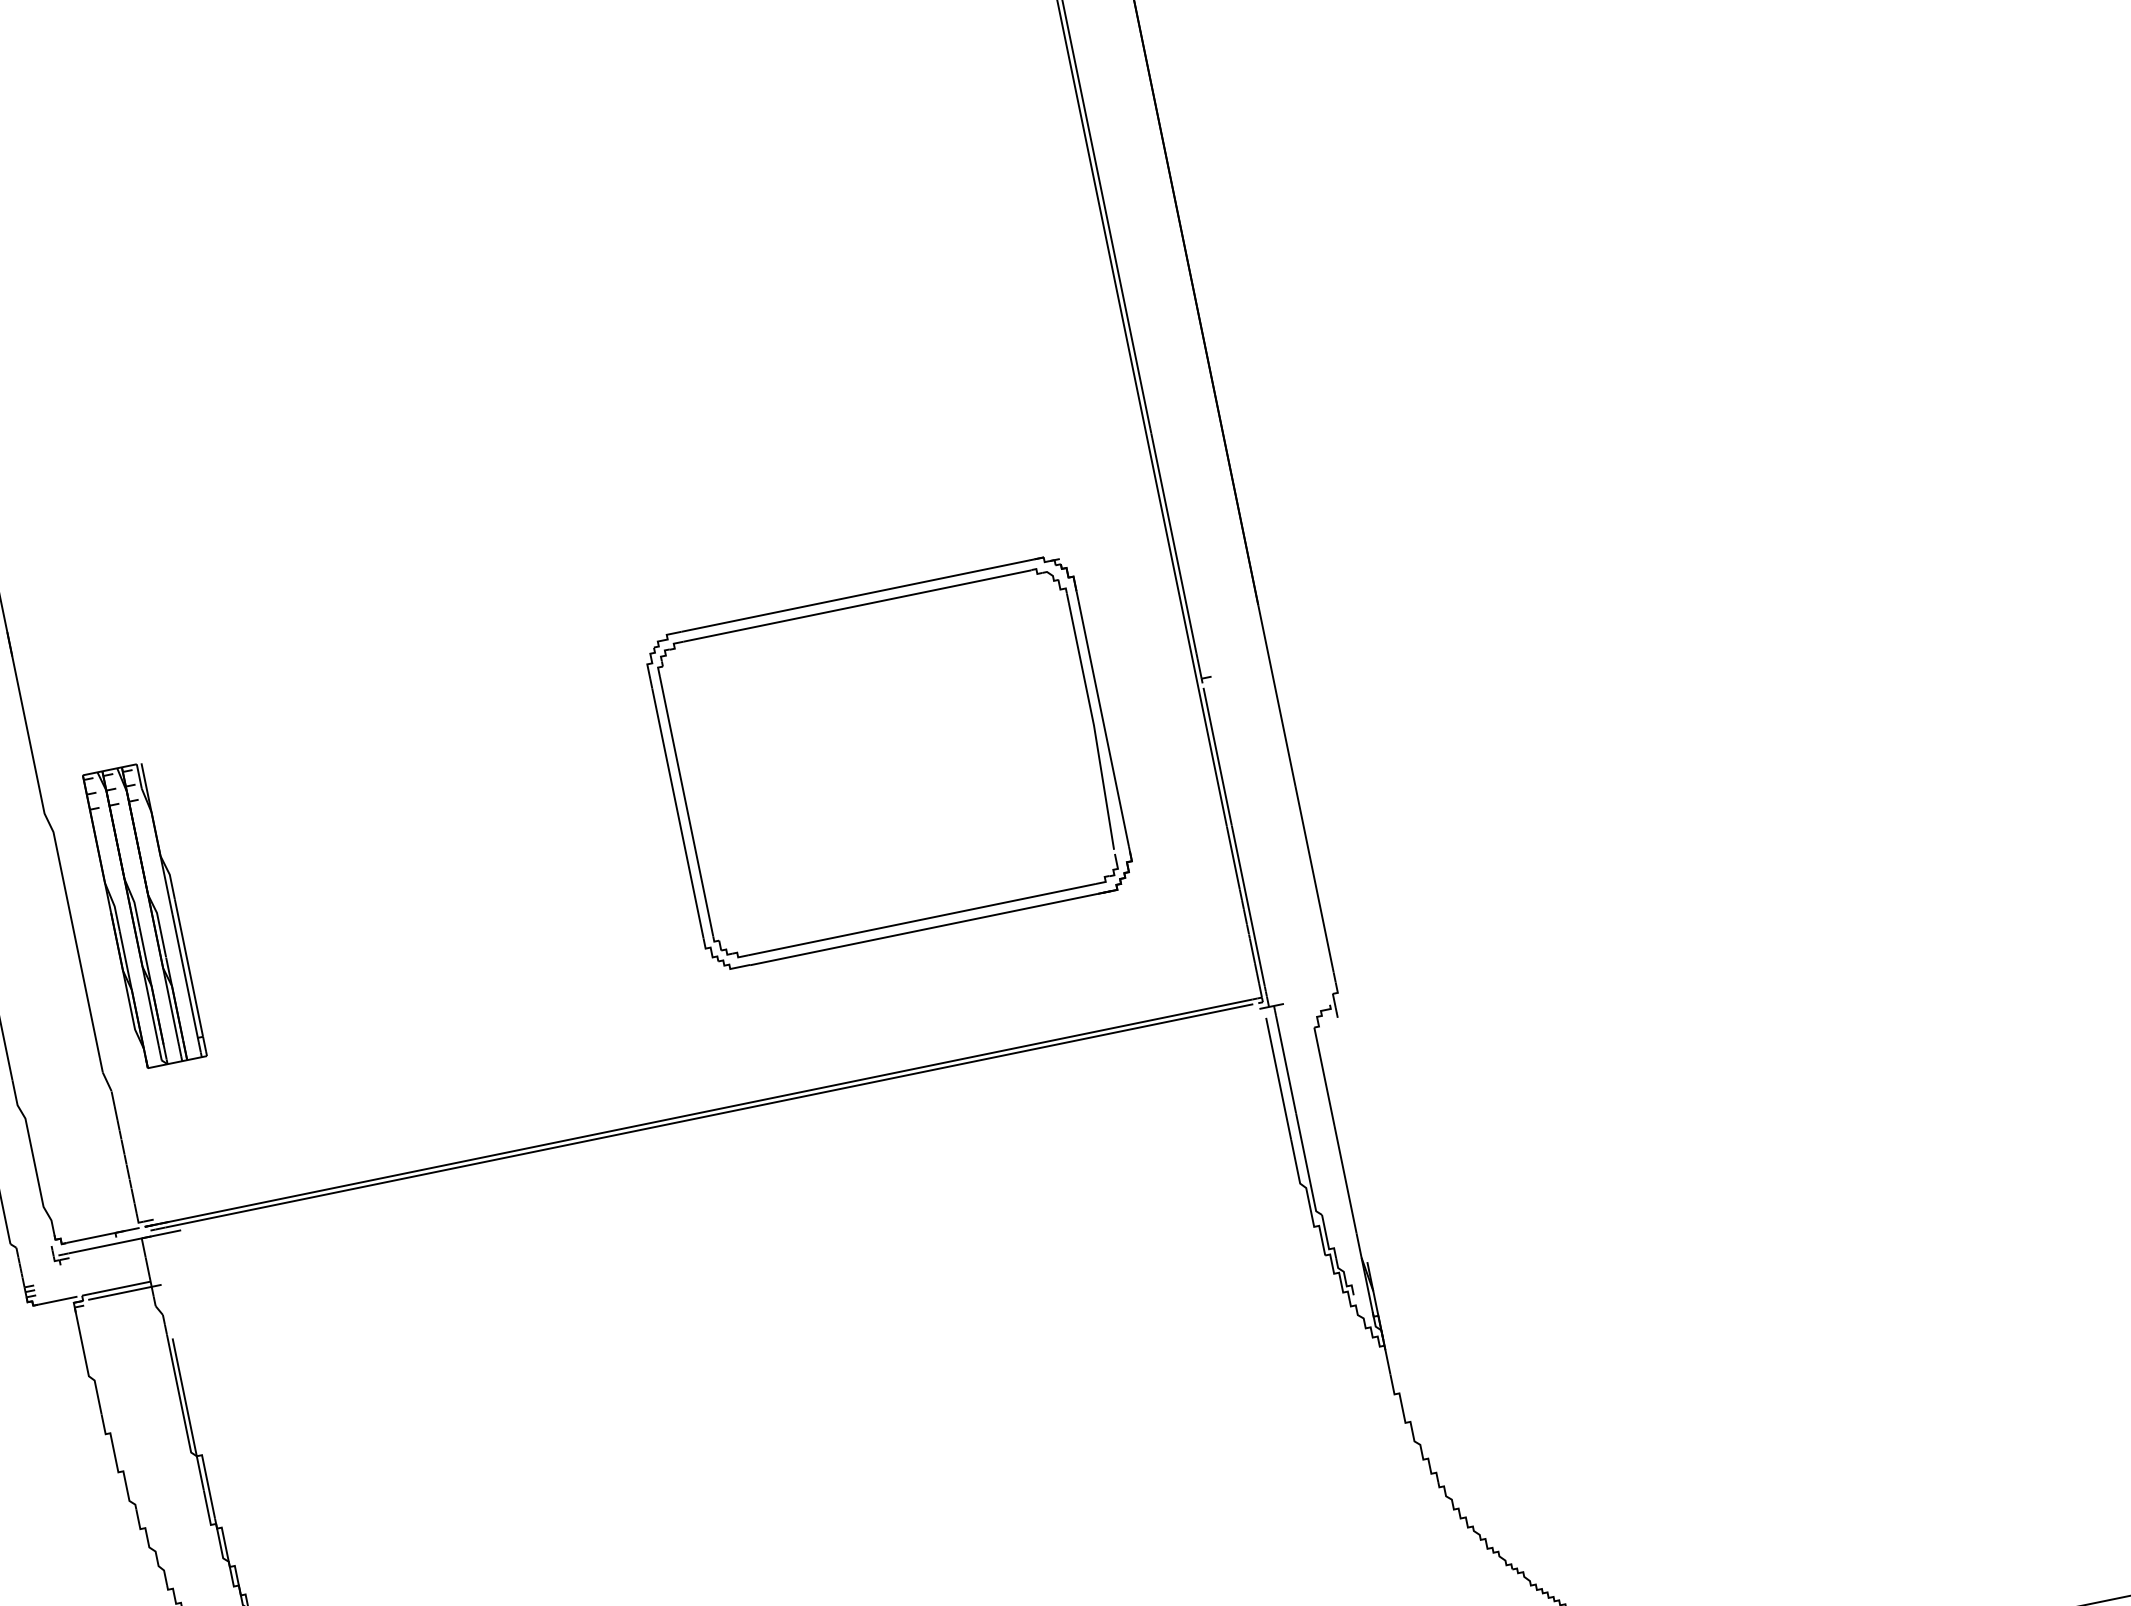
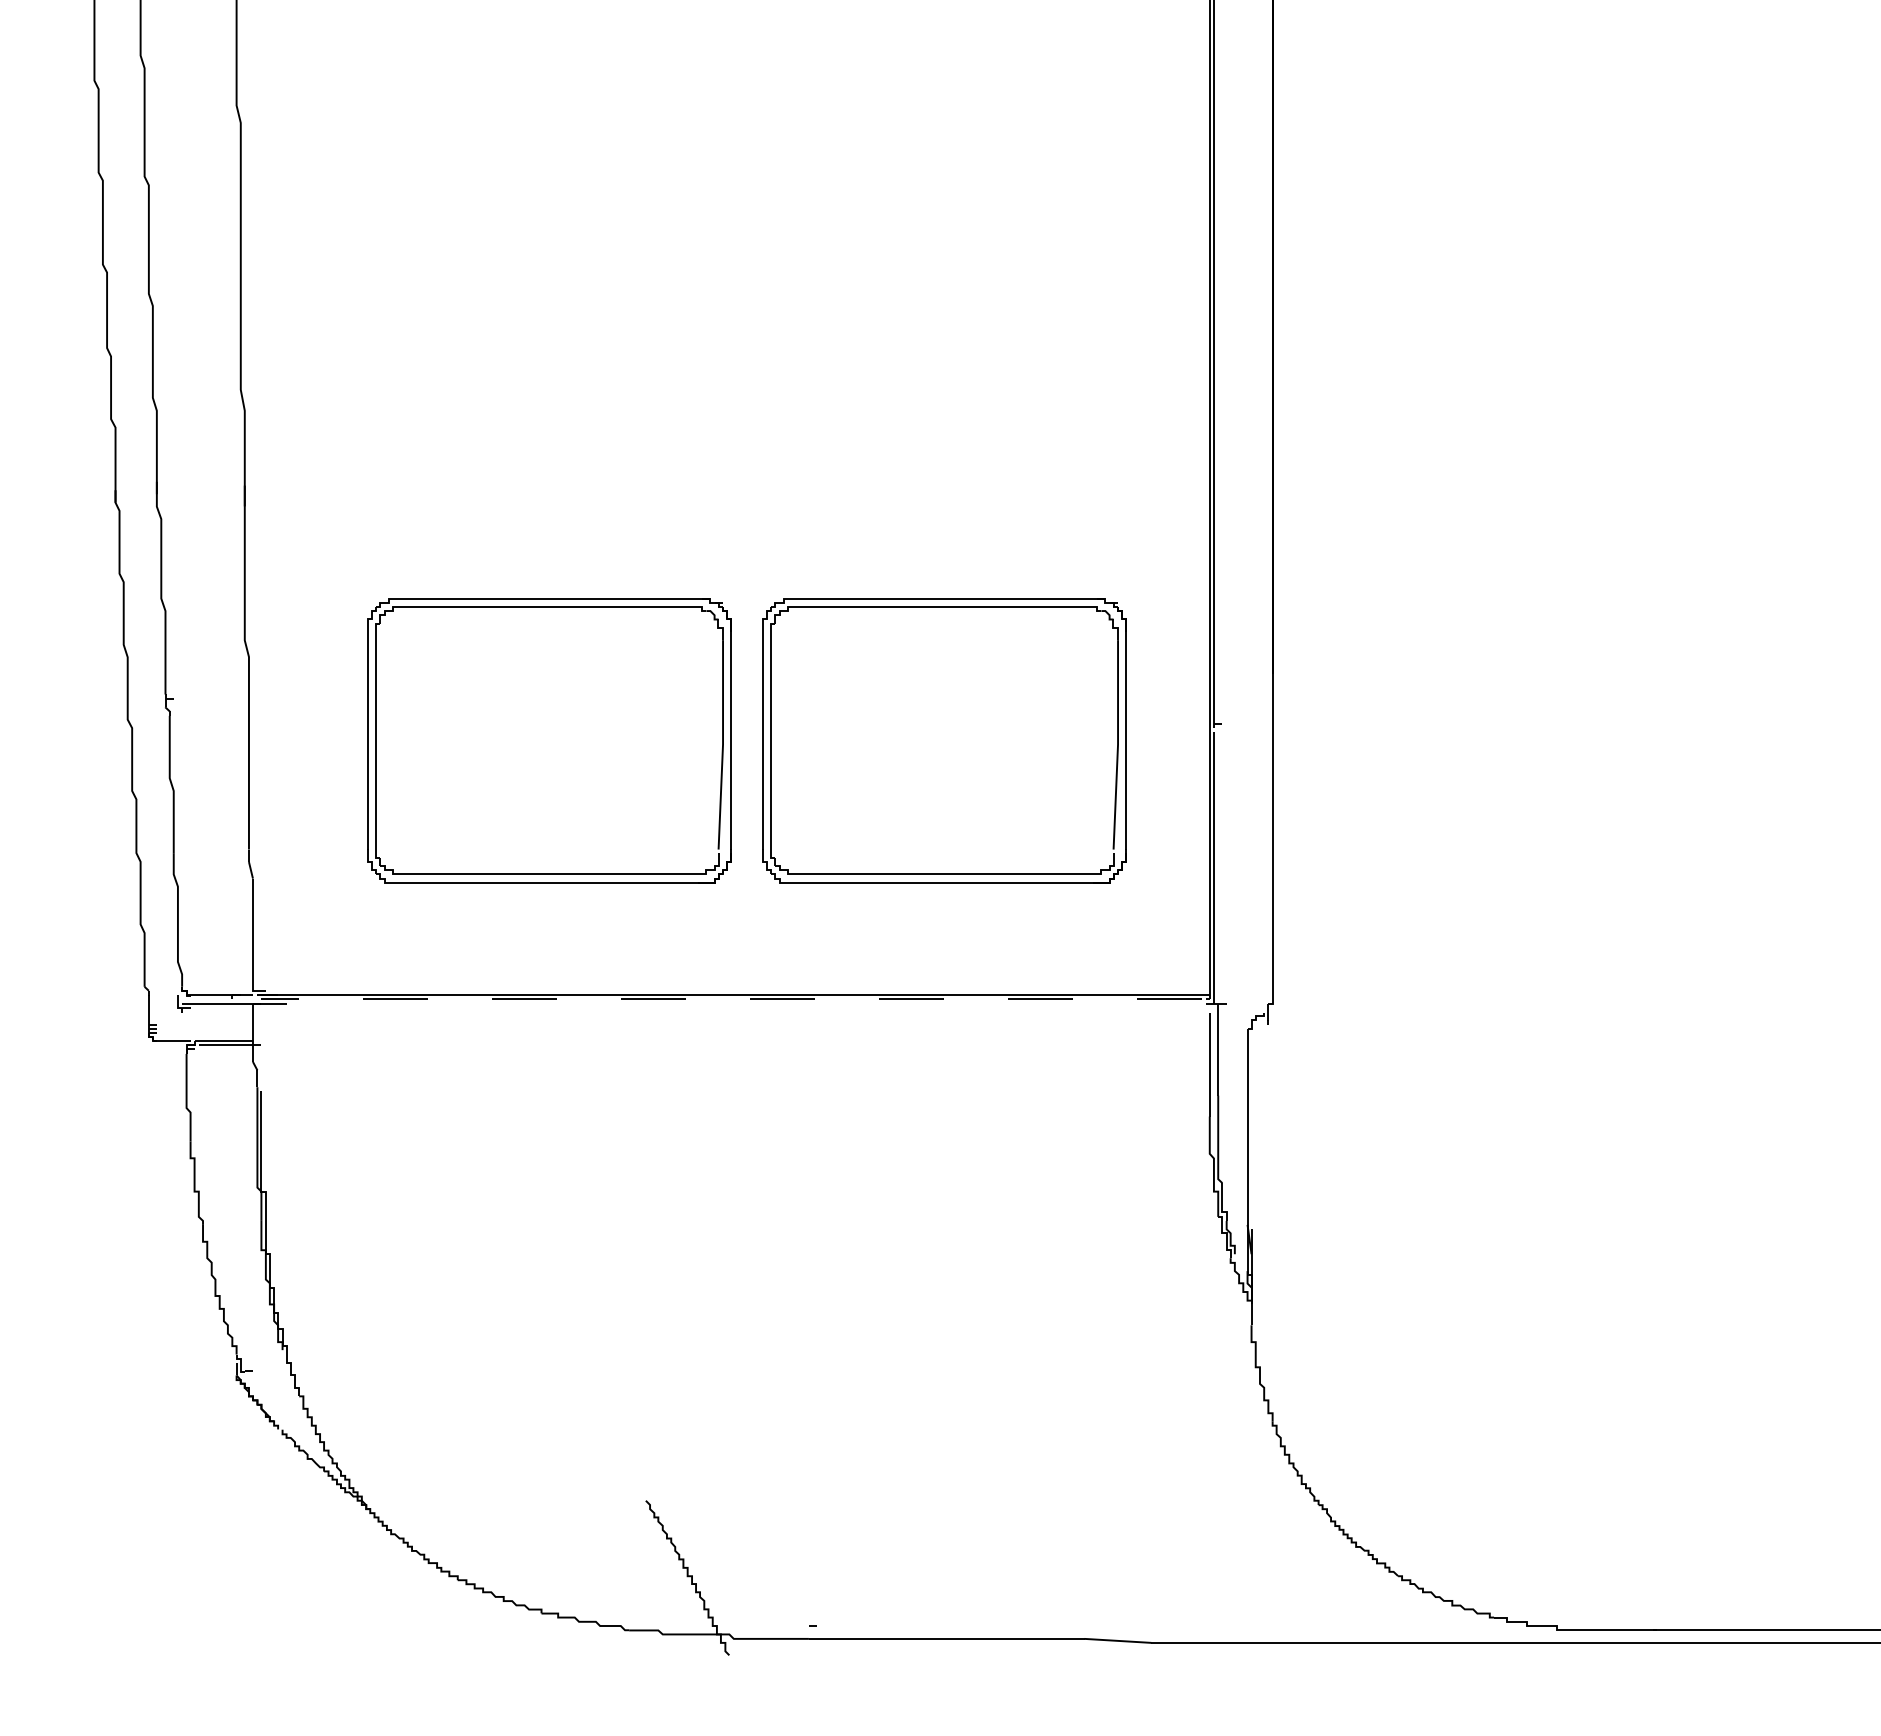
part: (426, 857) -> (549, 740), added
part: (144, 915) -> (309, 740), removed
line: (709, 1116) -> (737, 999), solid -> dashed

